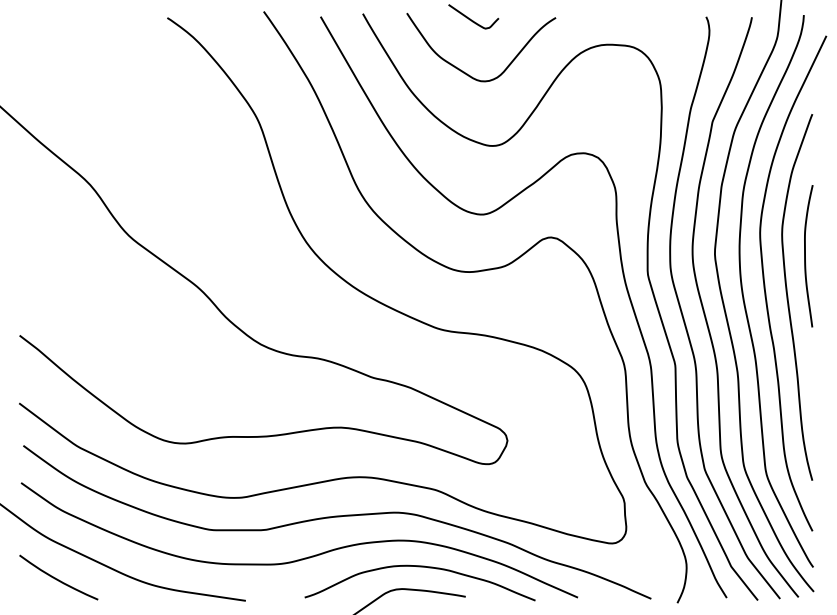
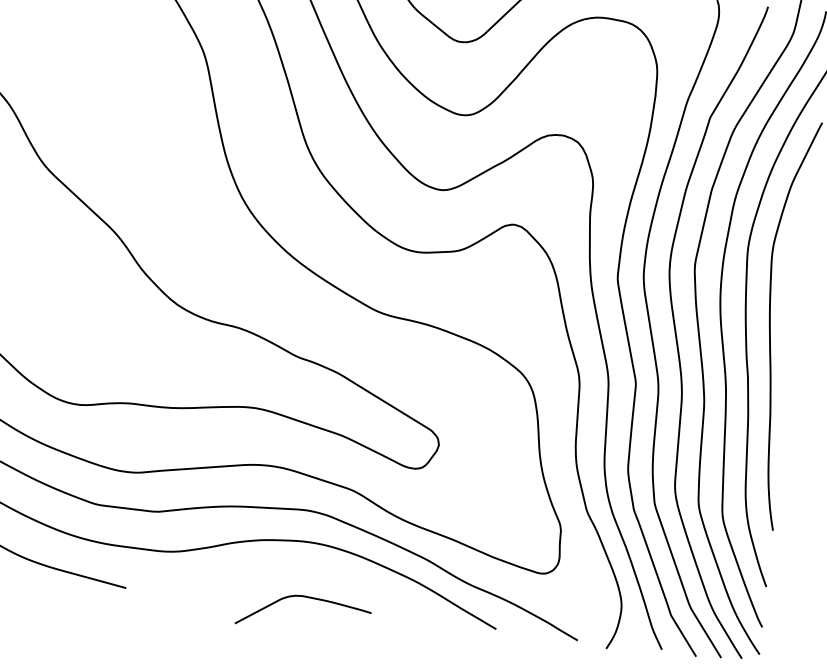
curve: (805, 256) -> (795, 280), removed
curve: (419, 567) -> (323, 574), removed

